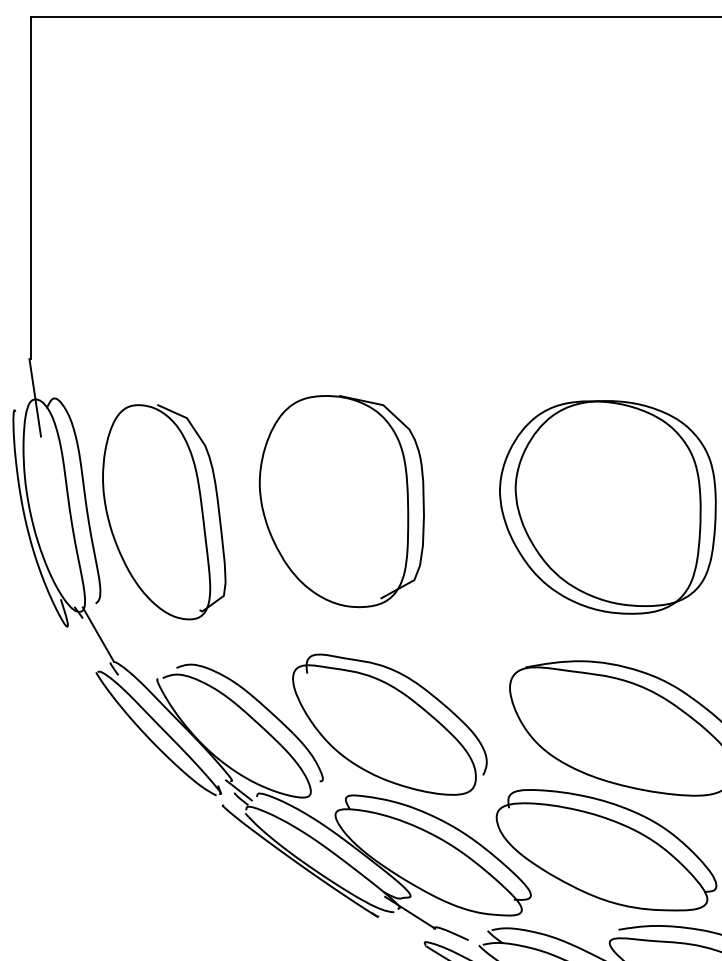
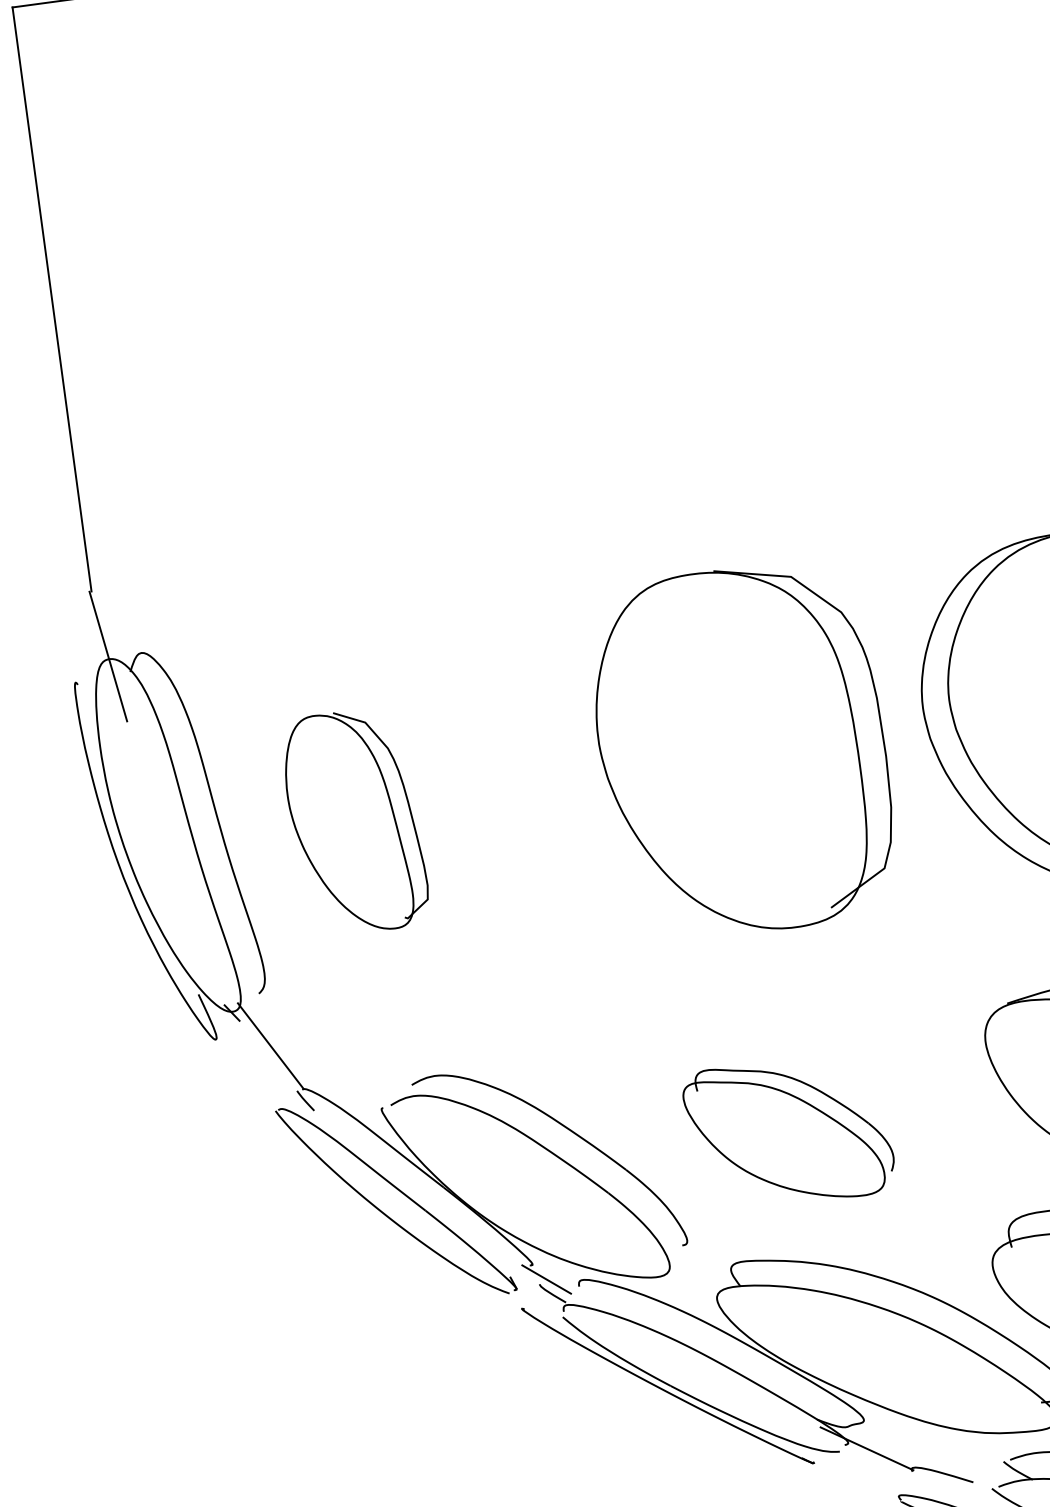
part: (341, 501) -> (742, 750), moved
part: (164, 512) -> (355, 822), size x0.6
part: (389, 724) -> (788, 1132), size x0.6

